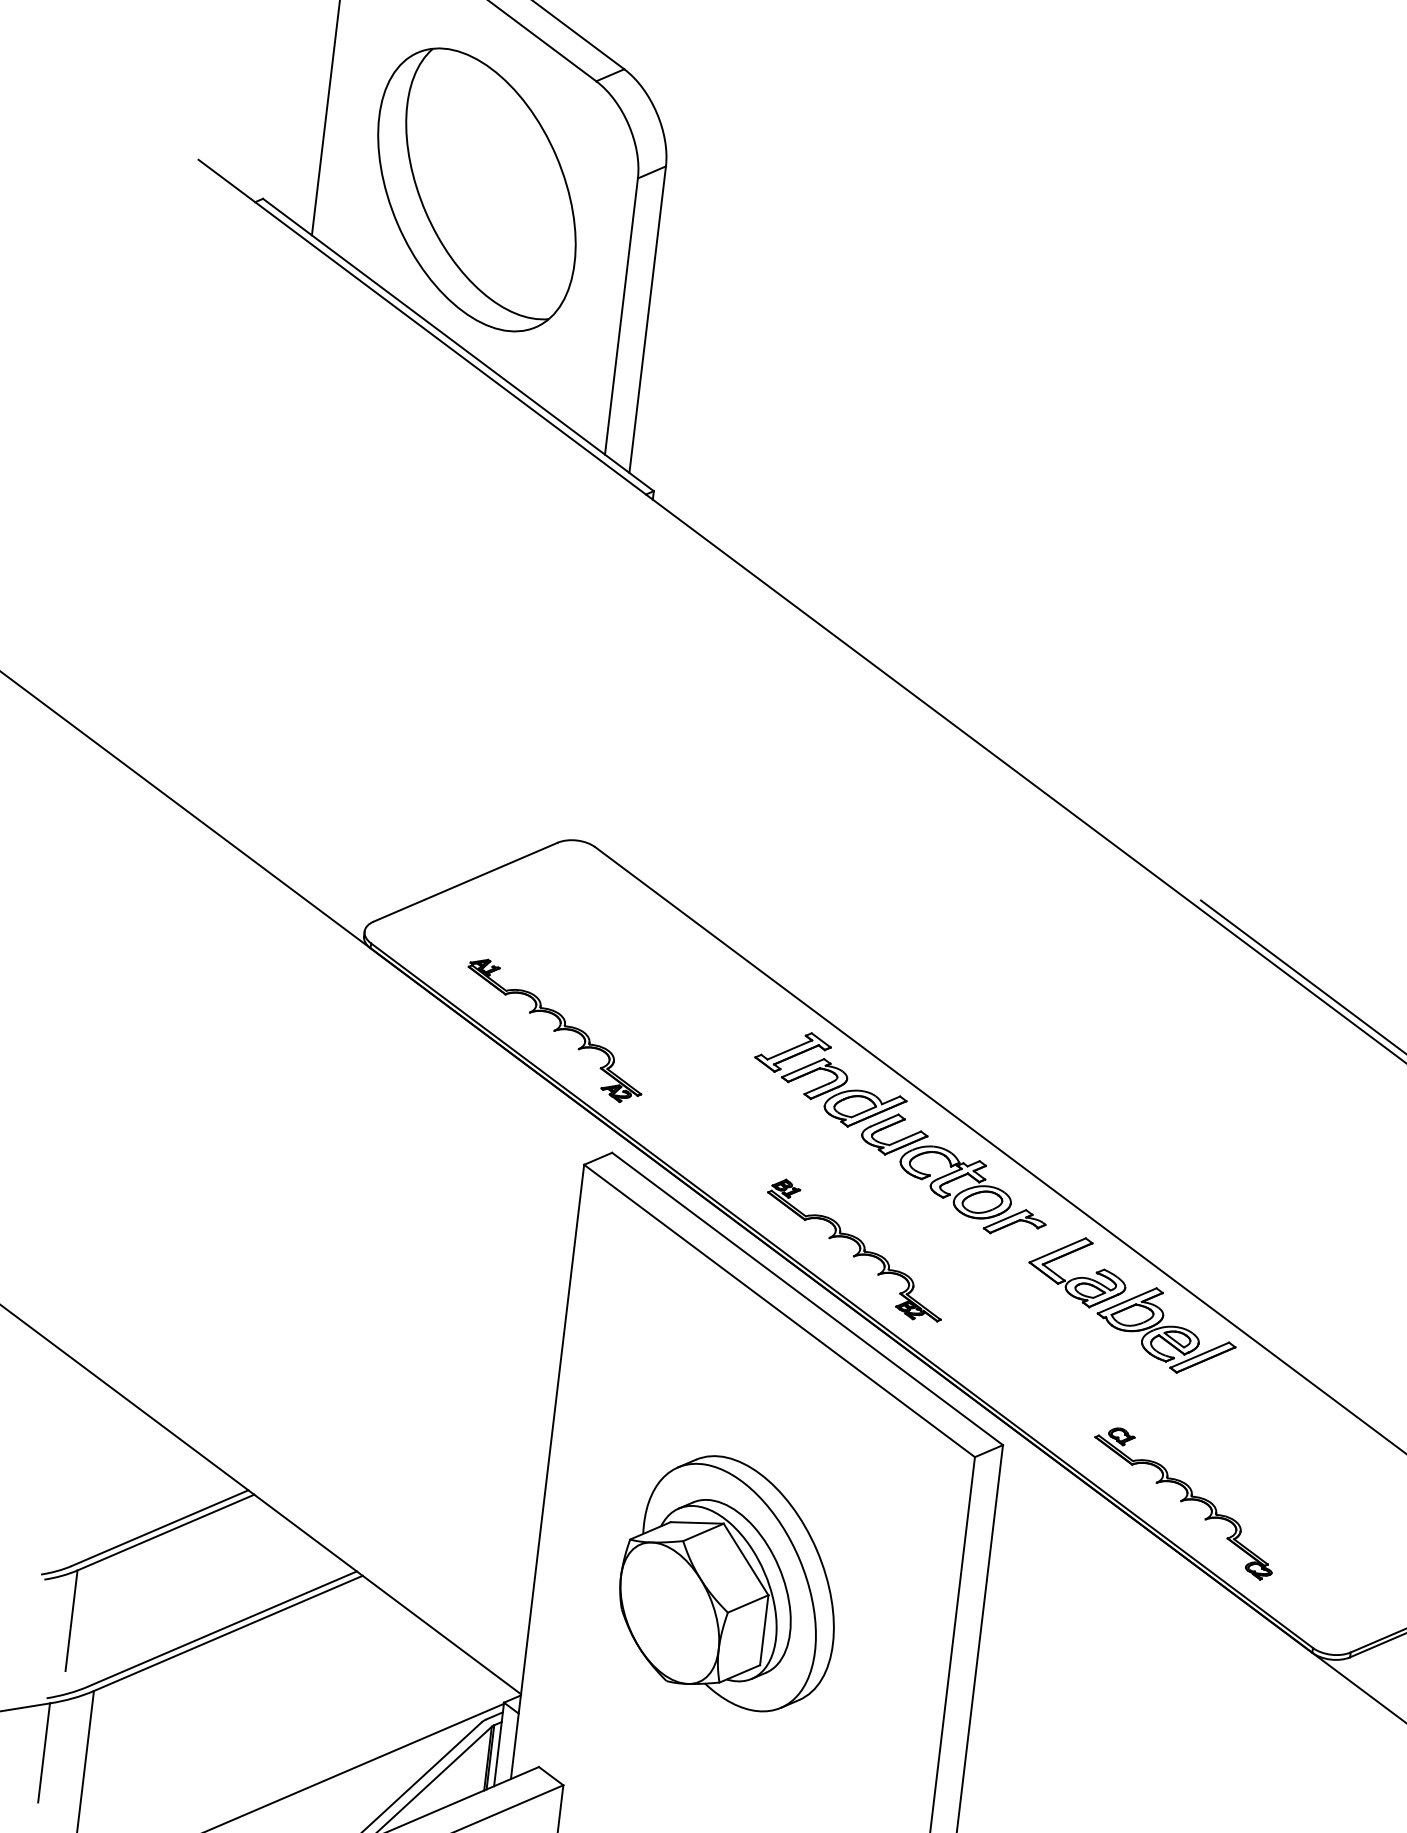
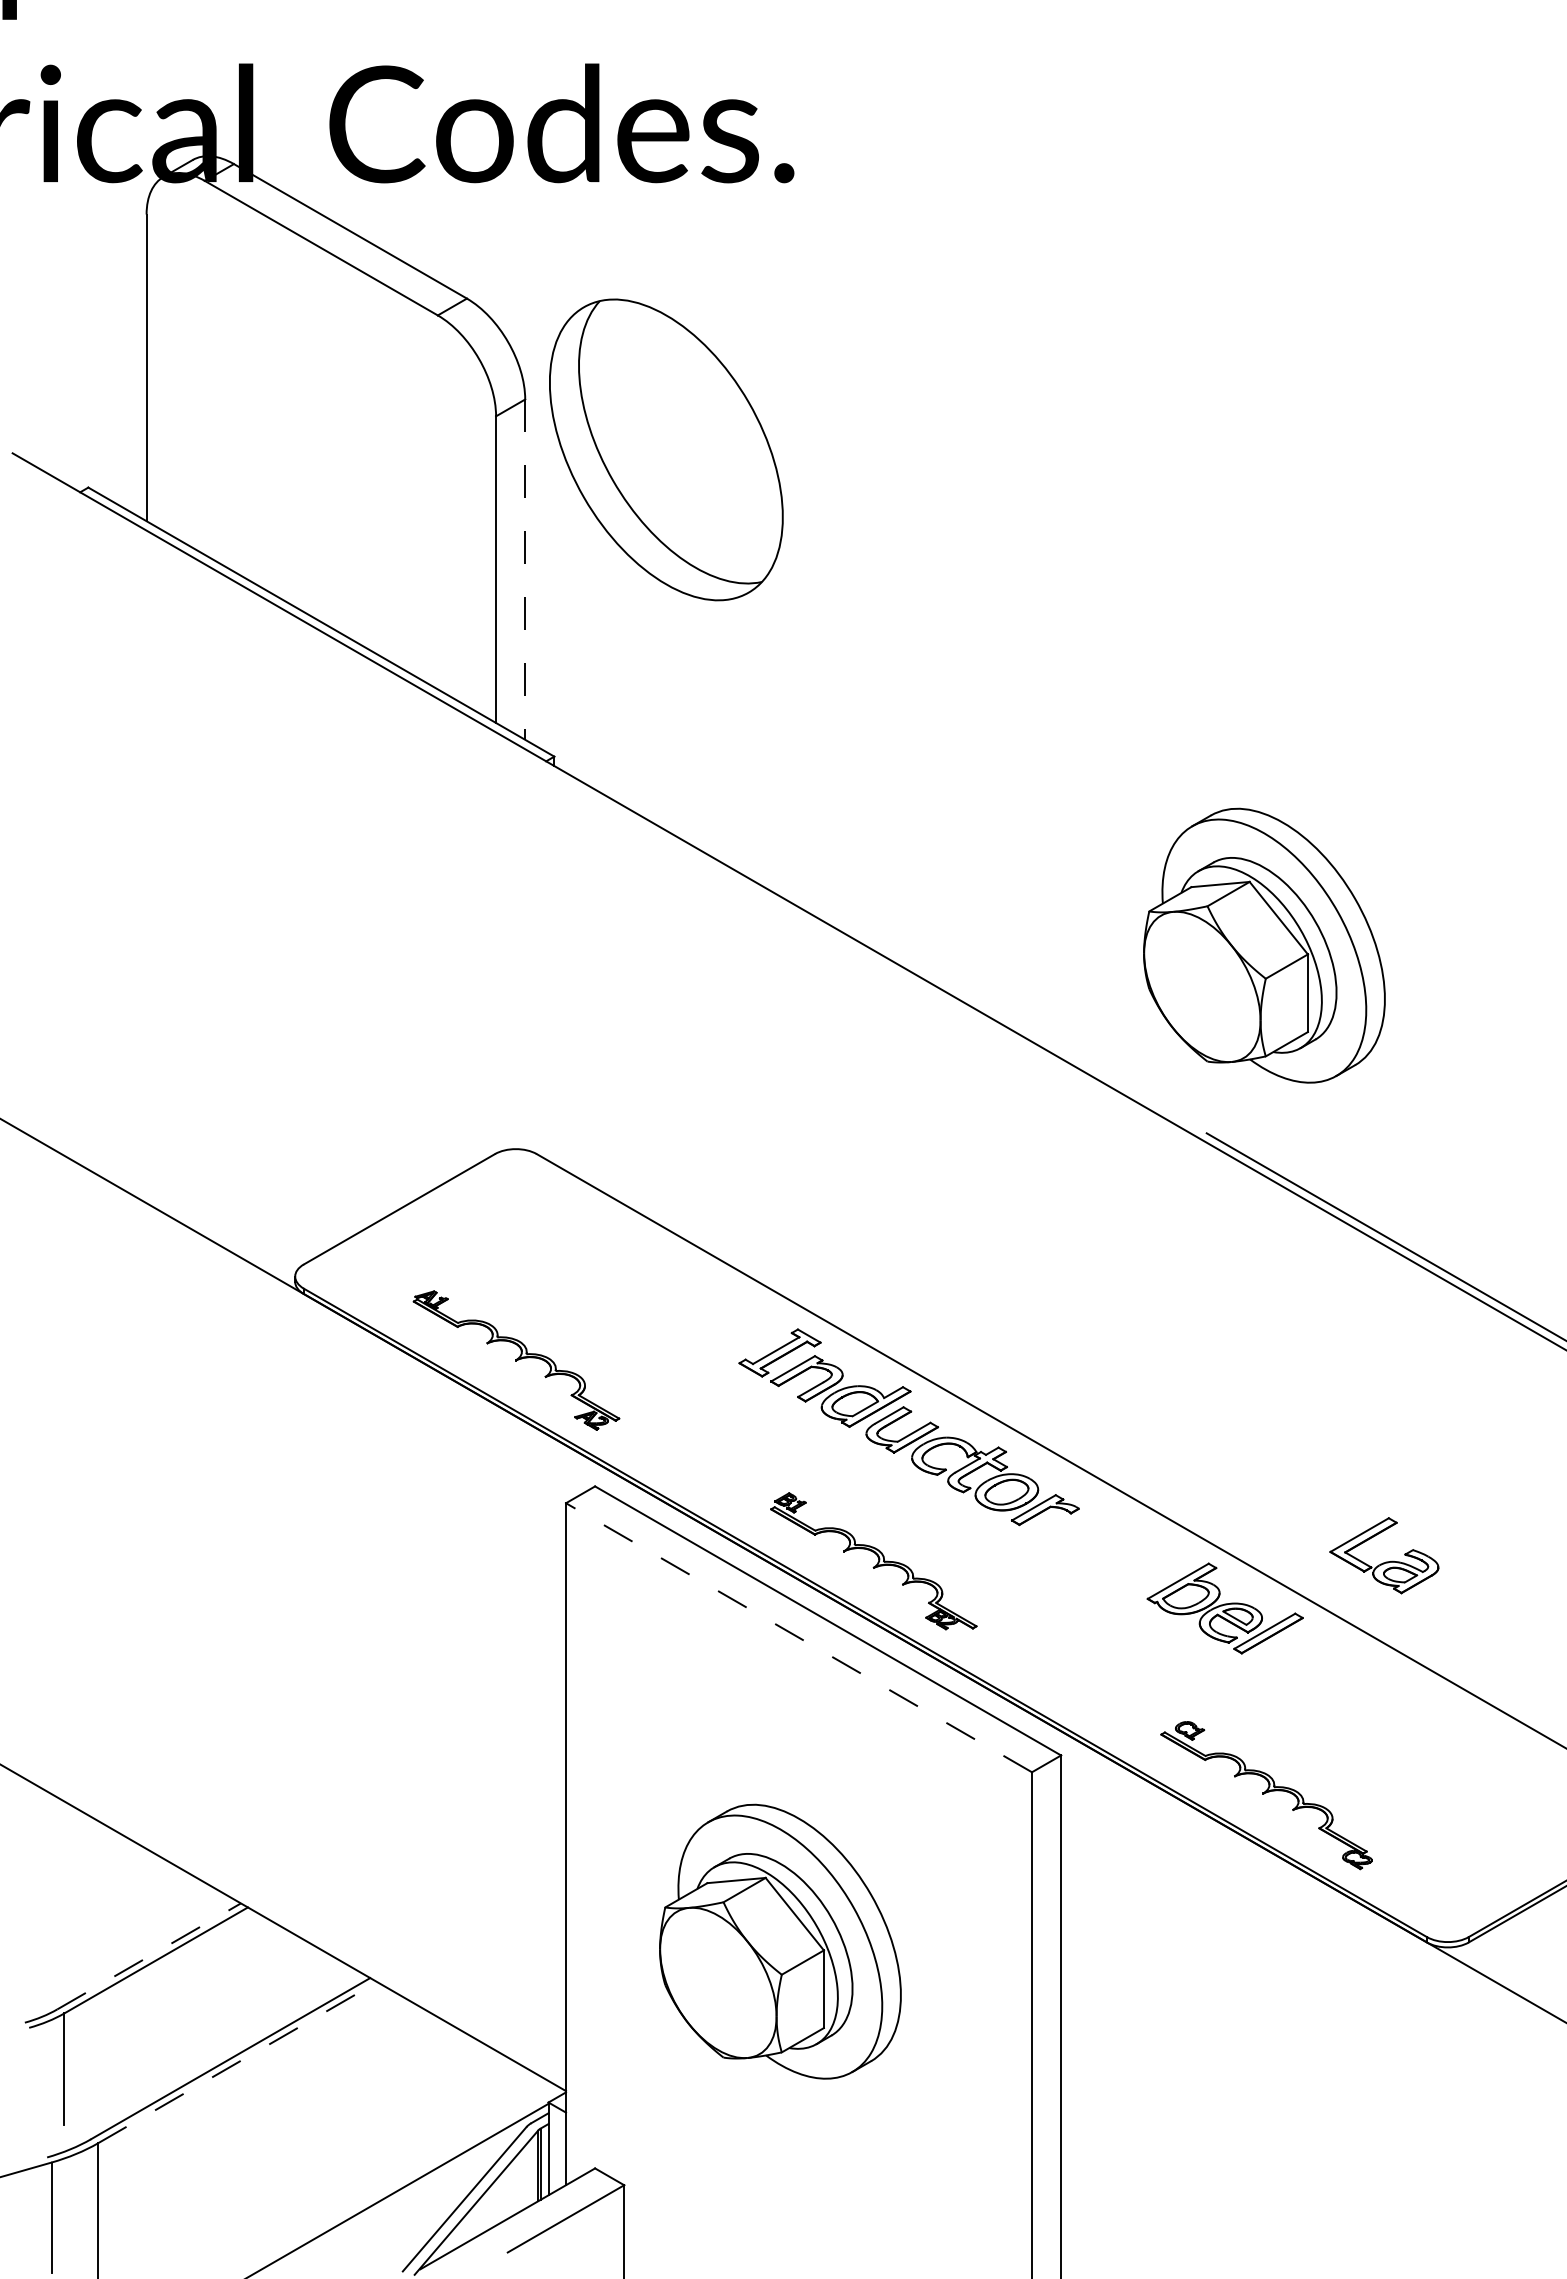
part: (477, 189) -> (666, 449), moved
line: (647, 320) -> (525, 570), solid -> dashed
part: (1273, 737) -> (1264, 945), added
part: (1078, 1276) -> (1385, 1561), moved
line: (779, 1310) -> (798, 1637), solid -> dashed
line: (160, 1528) -> (149, 1956), solid -> dashed
line: (229, 1633) -> (238, 2062), solid -> dashed

